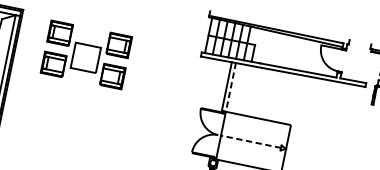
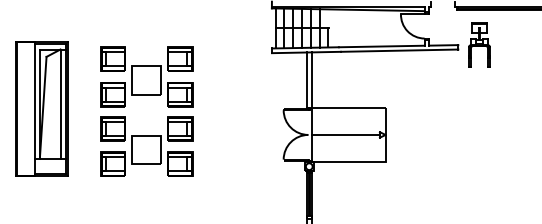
line: (230, 86) -> (311, 79), dashed -> solid
part: (73, 116) -> (146, 146), added
line: (250, 141) -> (345, 134), dashed -> solid

